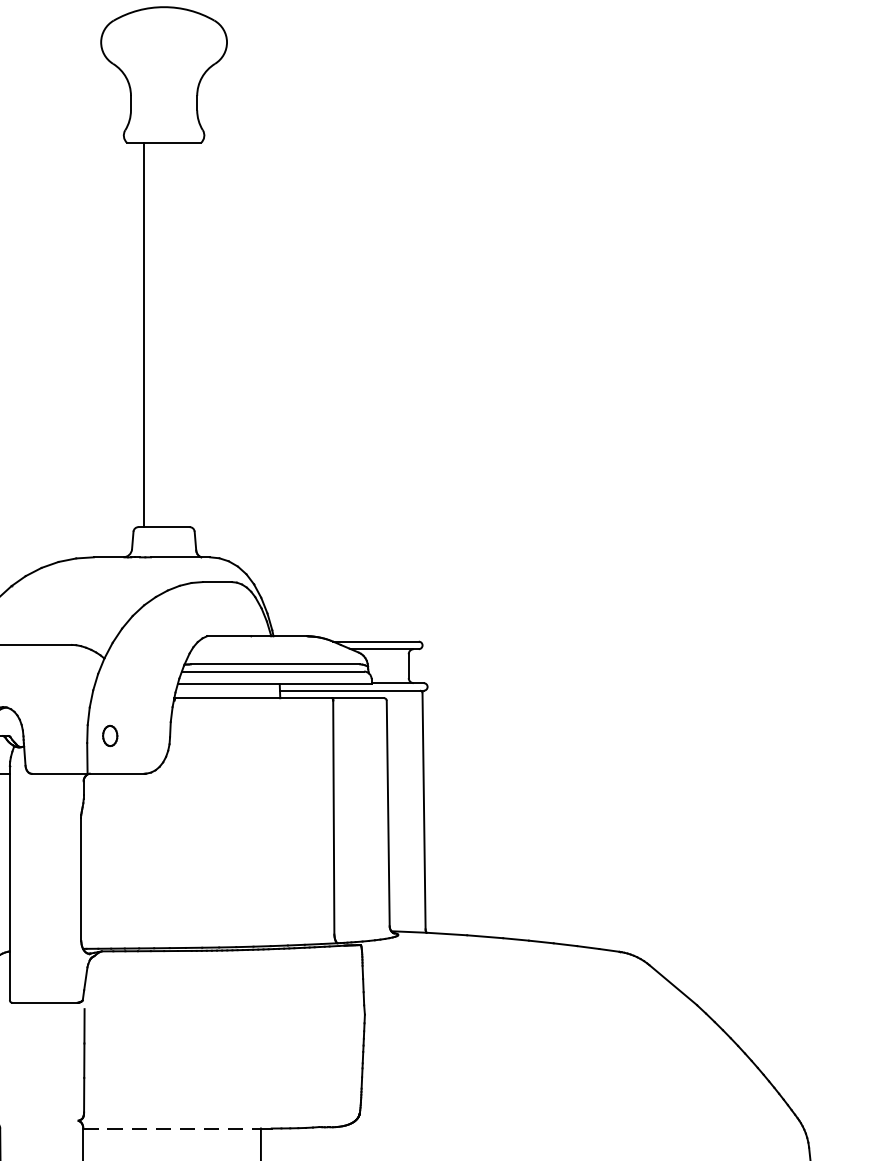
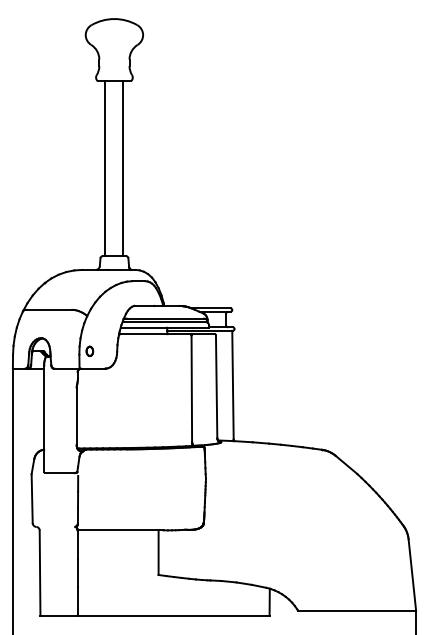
line: (183, 334) -> (123, 168), added
line: (173, 1128) -> (118, 530), dashed -> solid

